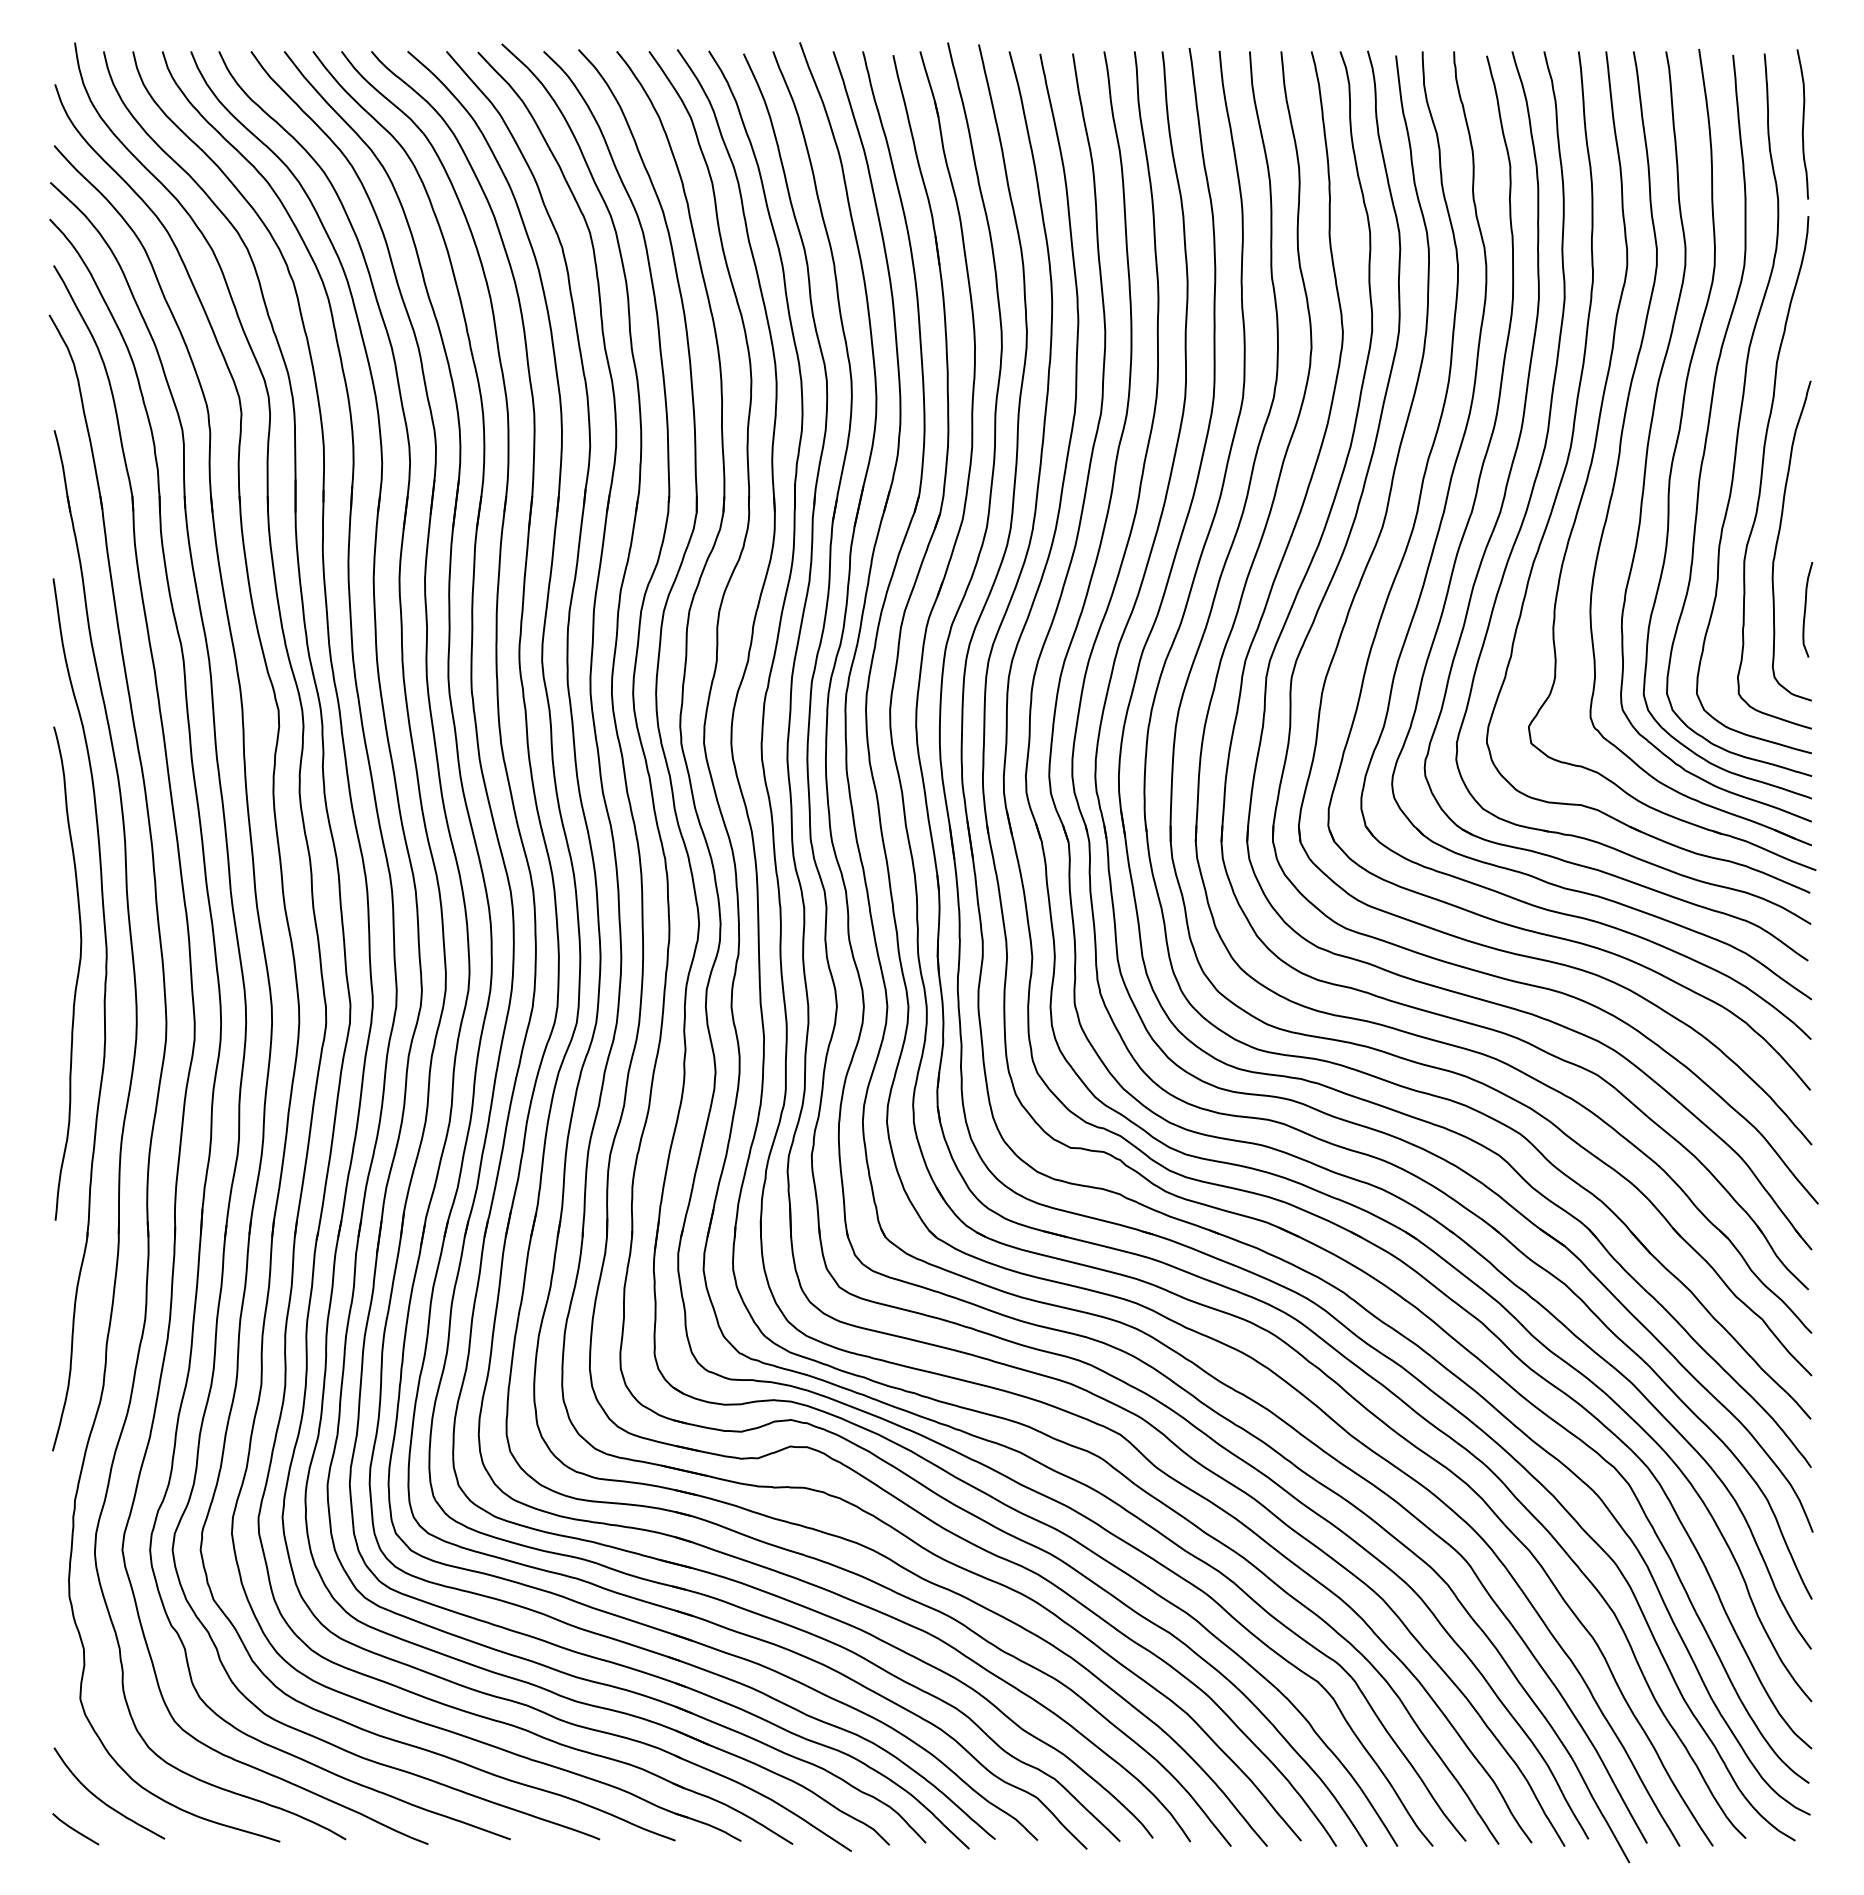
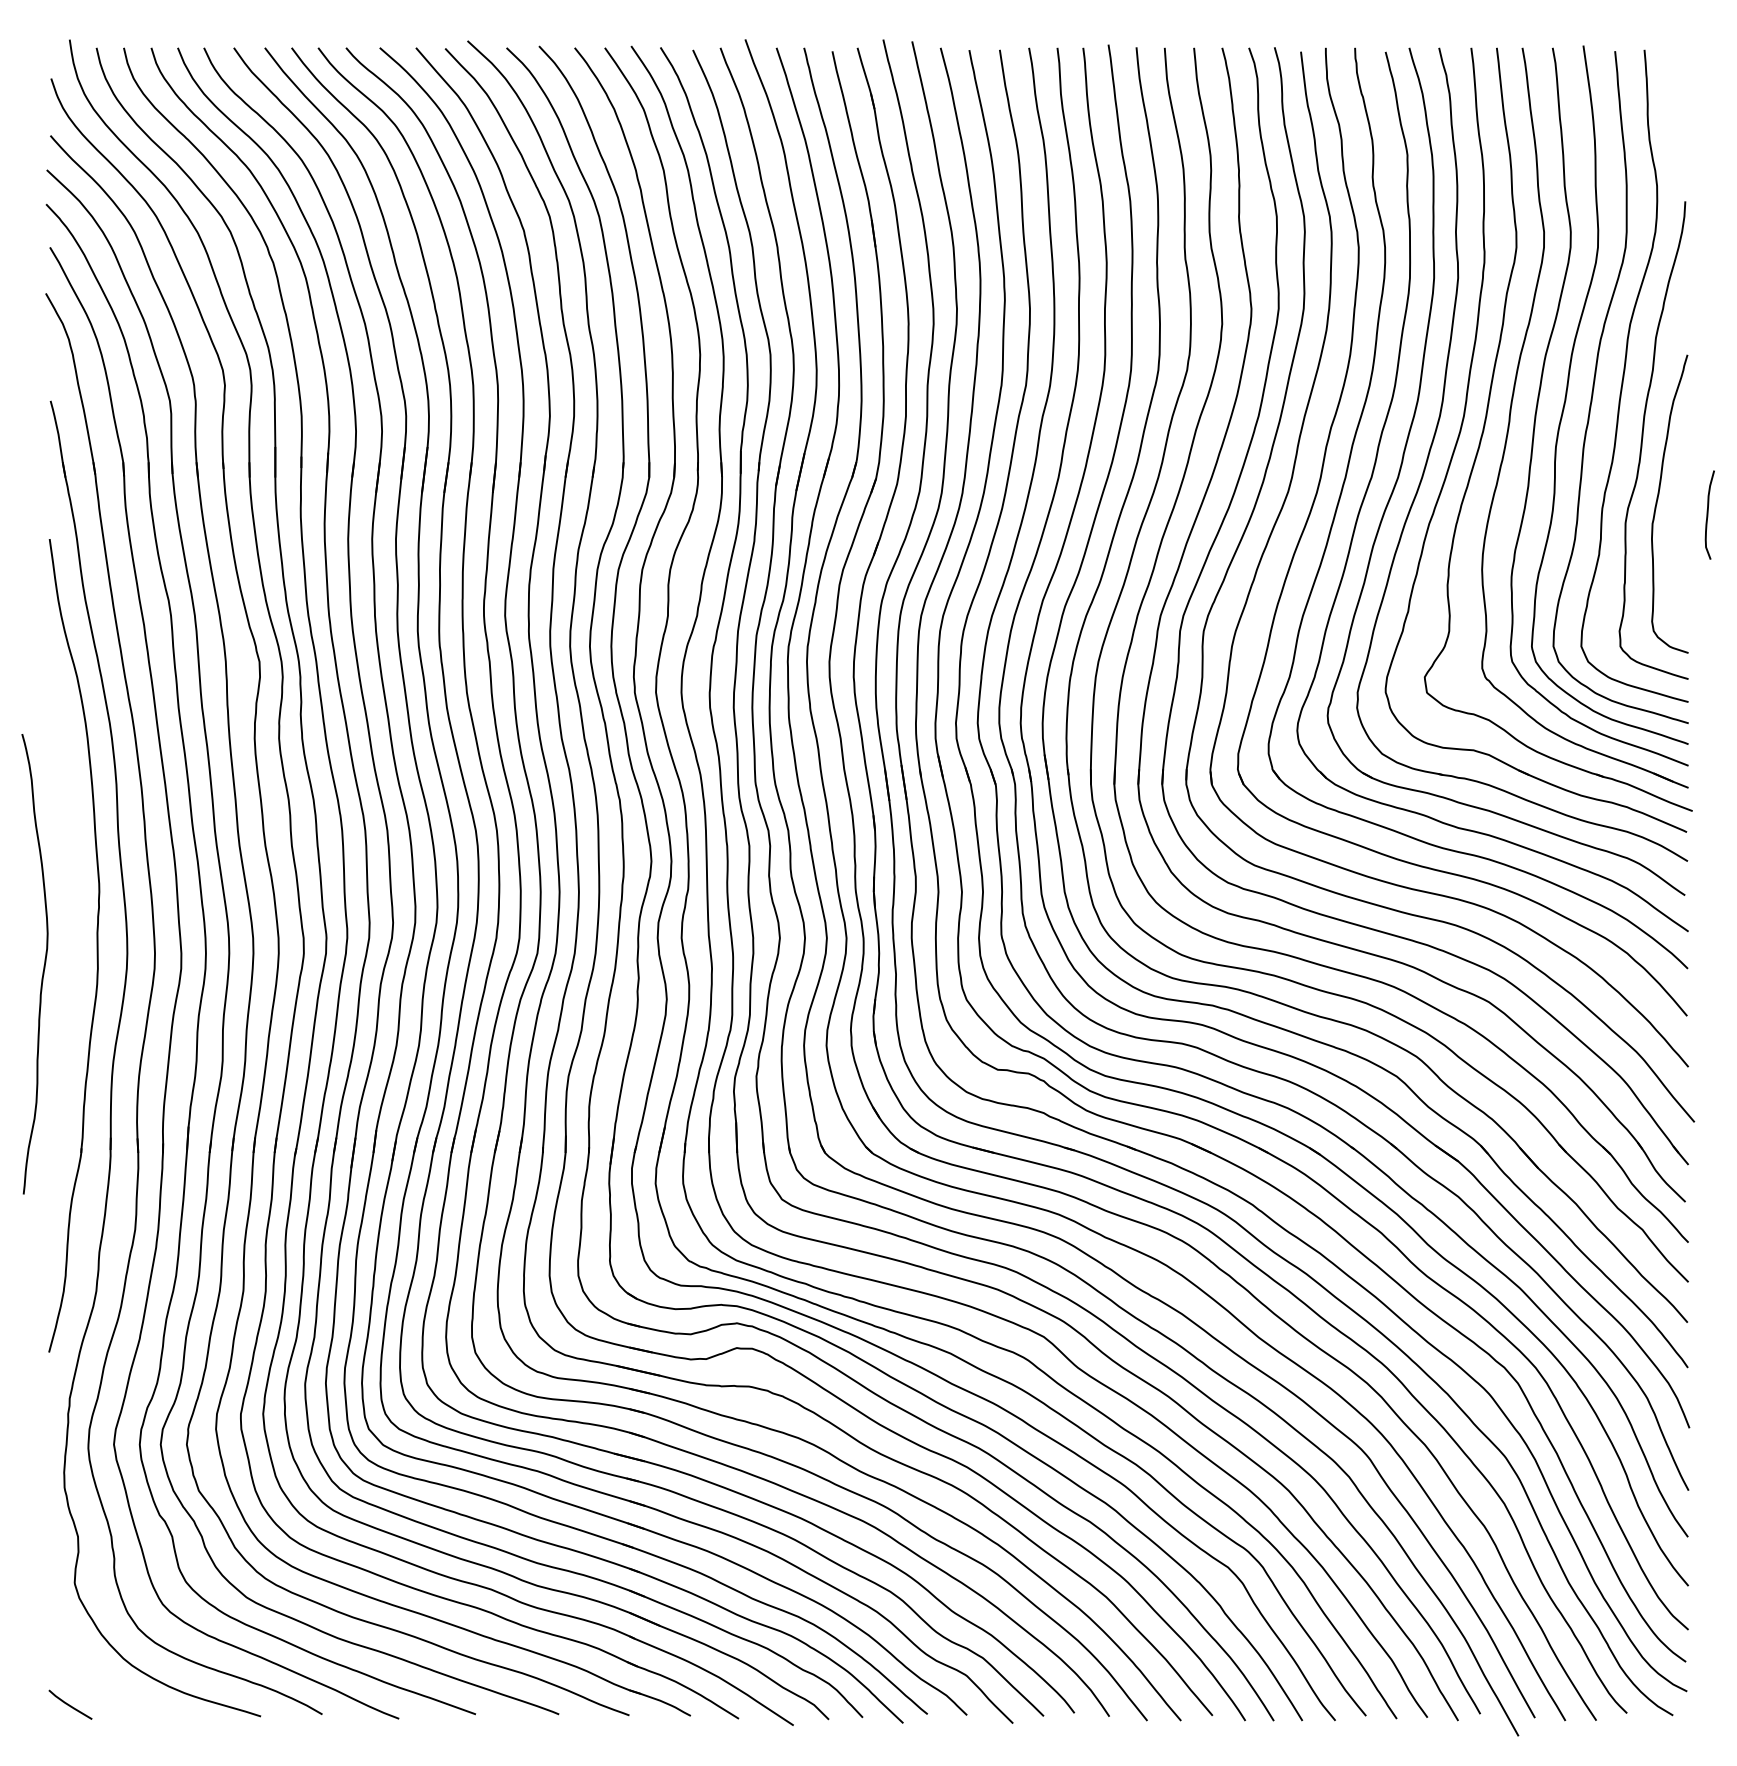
curve: (1802, 124) -> (1679, 115), removed
curve: (1806, 608) -> (1708, 513), moved
curve: (76, 977) -> (43, 967), moved
curve: (105, 1802) -> (98, 1679), removed

